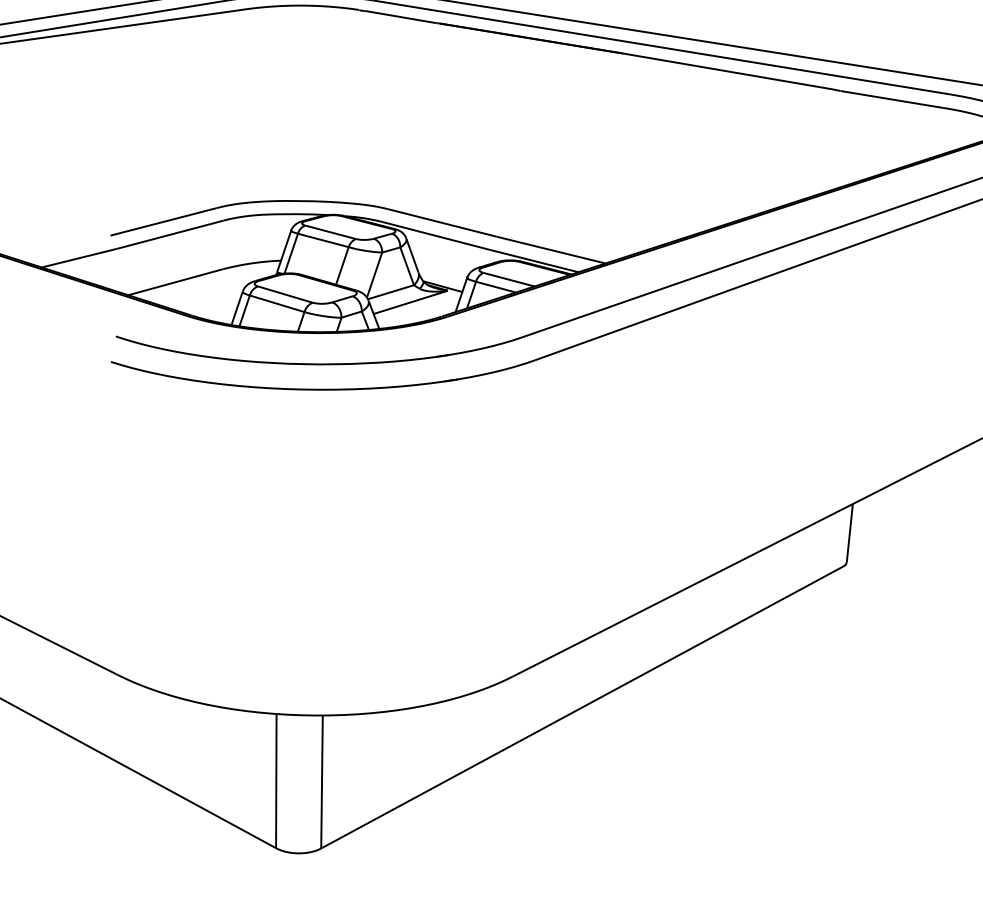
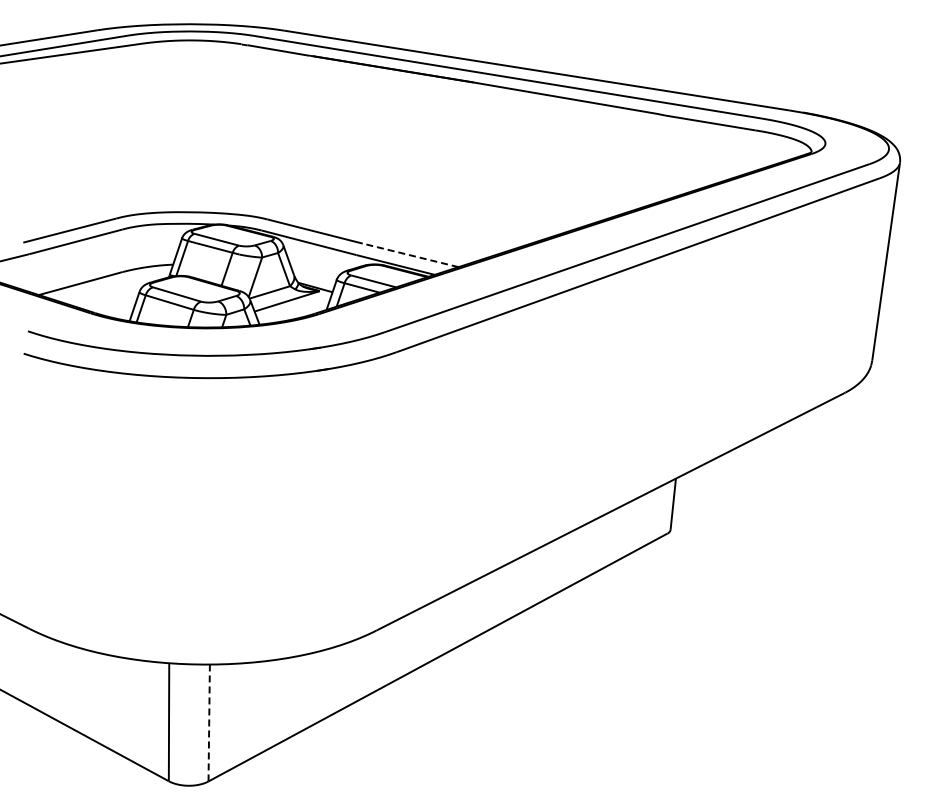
line: (550, 250) -> (410, 255), solid -> dashed
line: (322, 781) -> (209, 722), solid -> dashed

